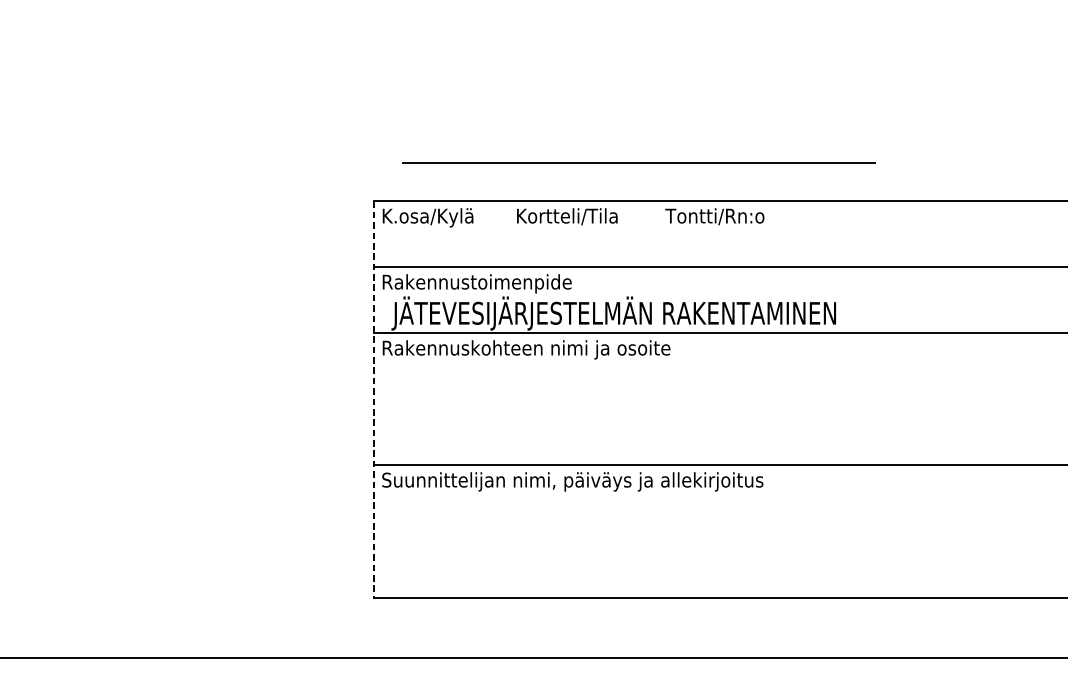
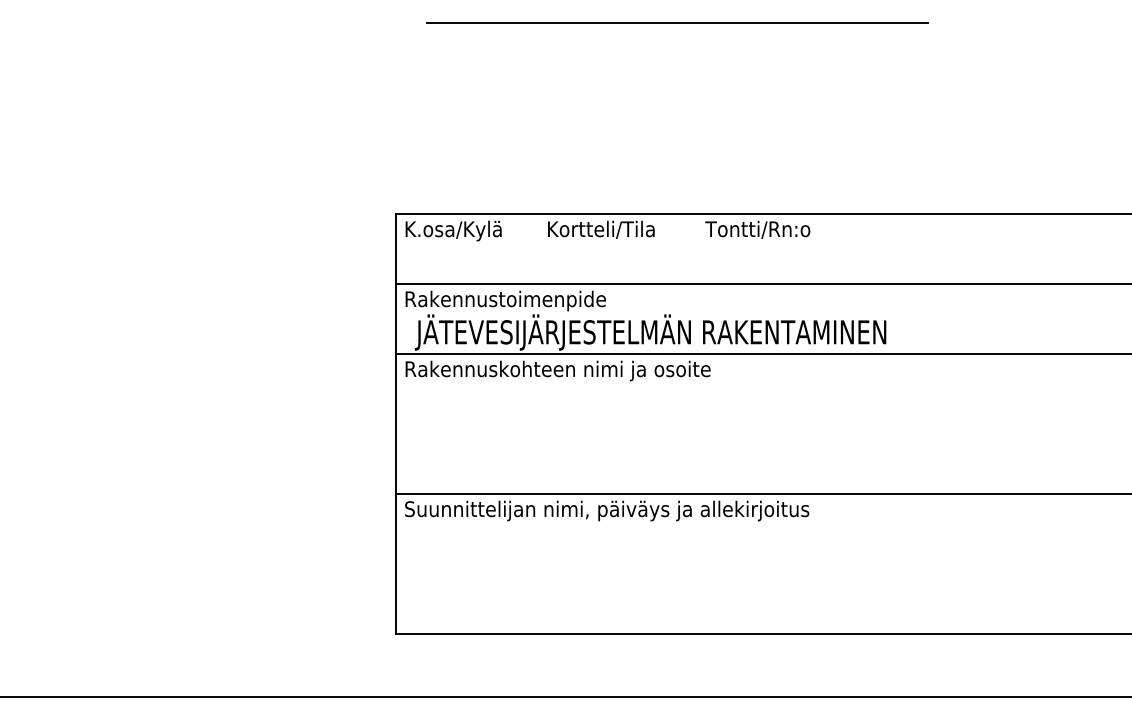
line: (639, 162) -> (677, 22), moved
line: (374, 399) -> (396, 423), dashed -> solid

